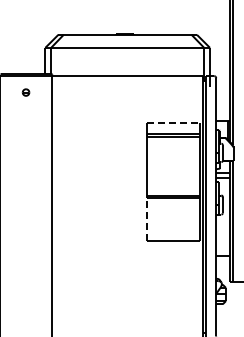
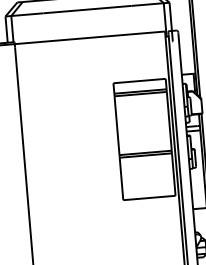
line: (174, 123) -> (140, 81), dashed -> solid
line: (147, 218) -> (121, 178), dashed -> solid

